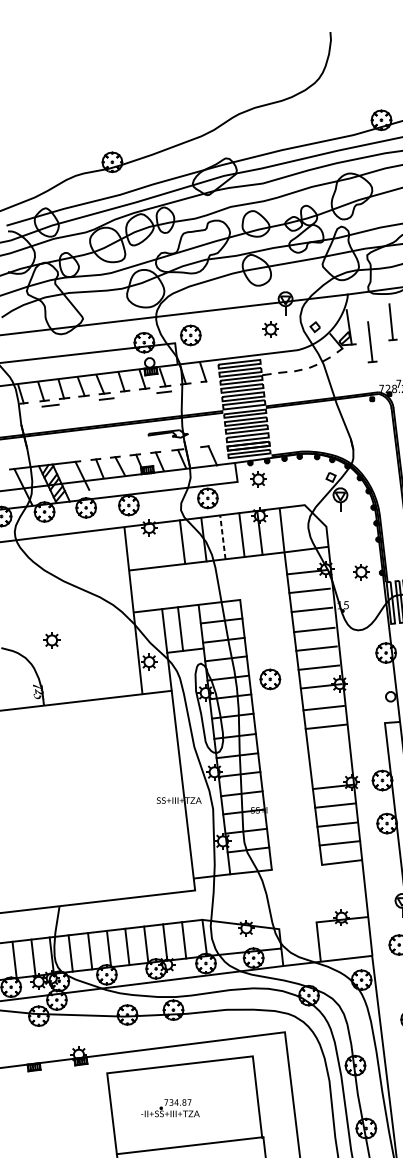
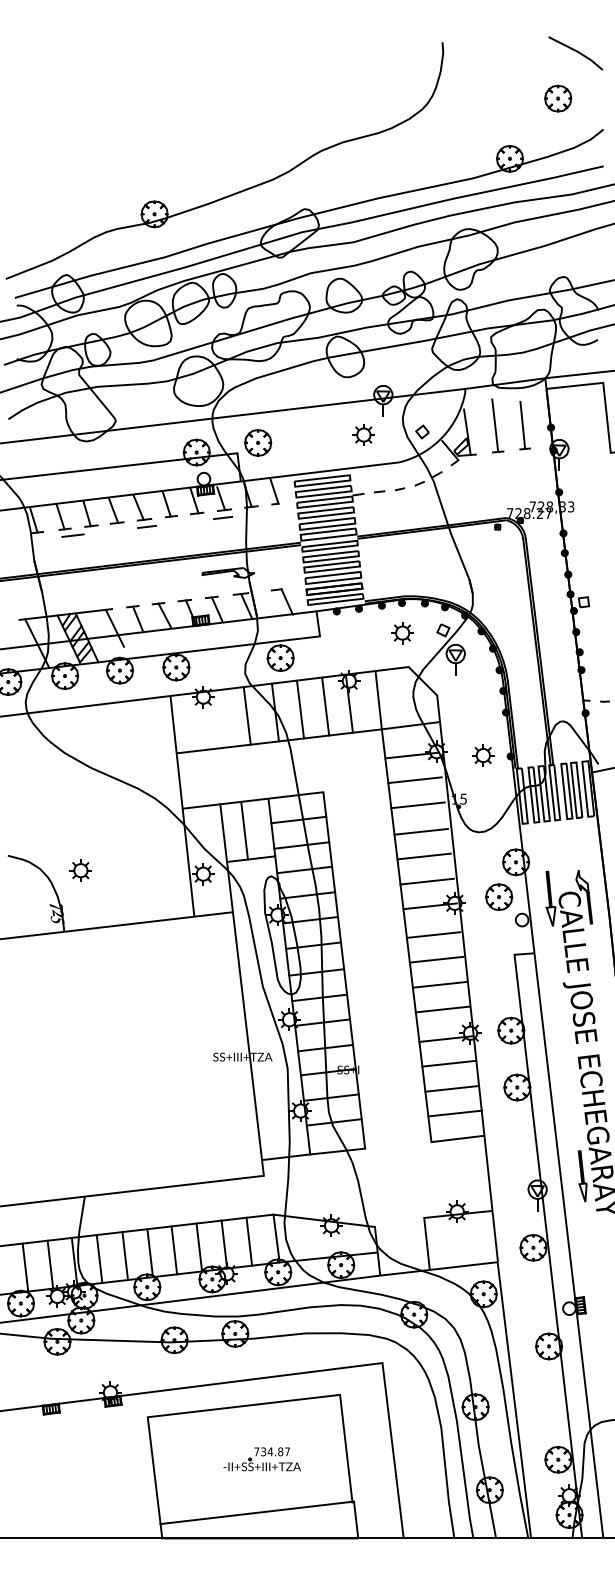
part: (372, 341) -> (497, 425), moved
part: (258, 479) -> (402, 633), moved
line: (222, 537) -> (300, 709), dashed -> solid
part: (51, 640) -> (80, 870), moved
part: (270, 678) -> (499, 896), moved
line: (328, 745) -> (439, 984), added
line: (330, 764) -> (442, 1009), added
part: (169, 1108) -> (261, 1459), moved

